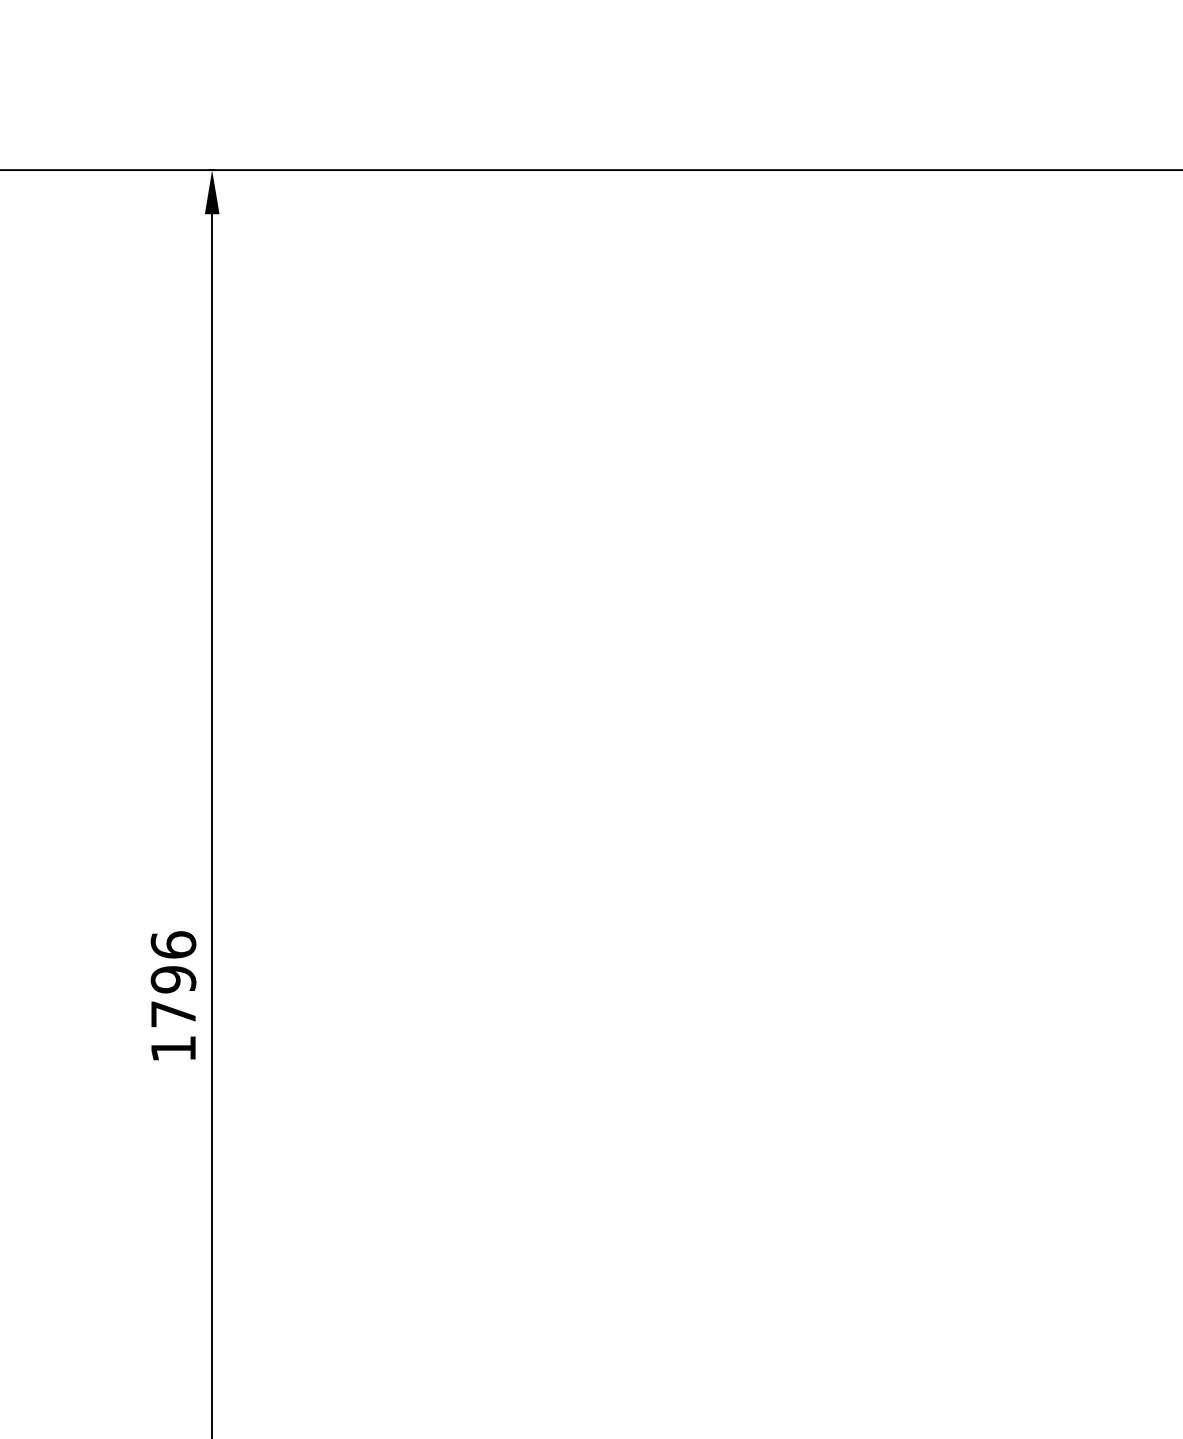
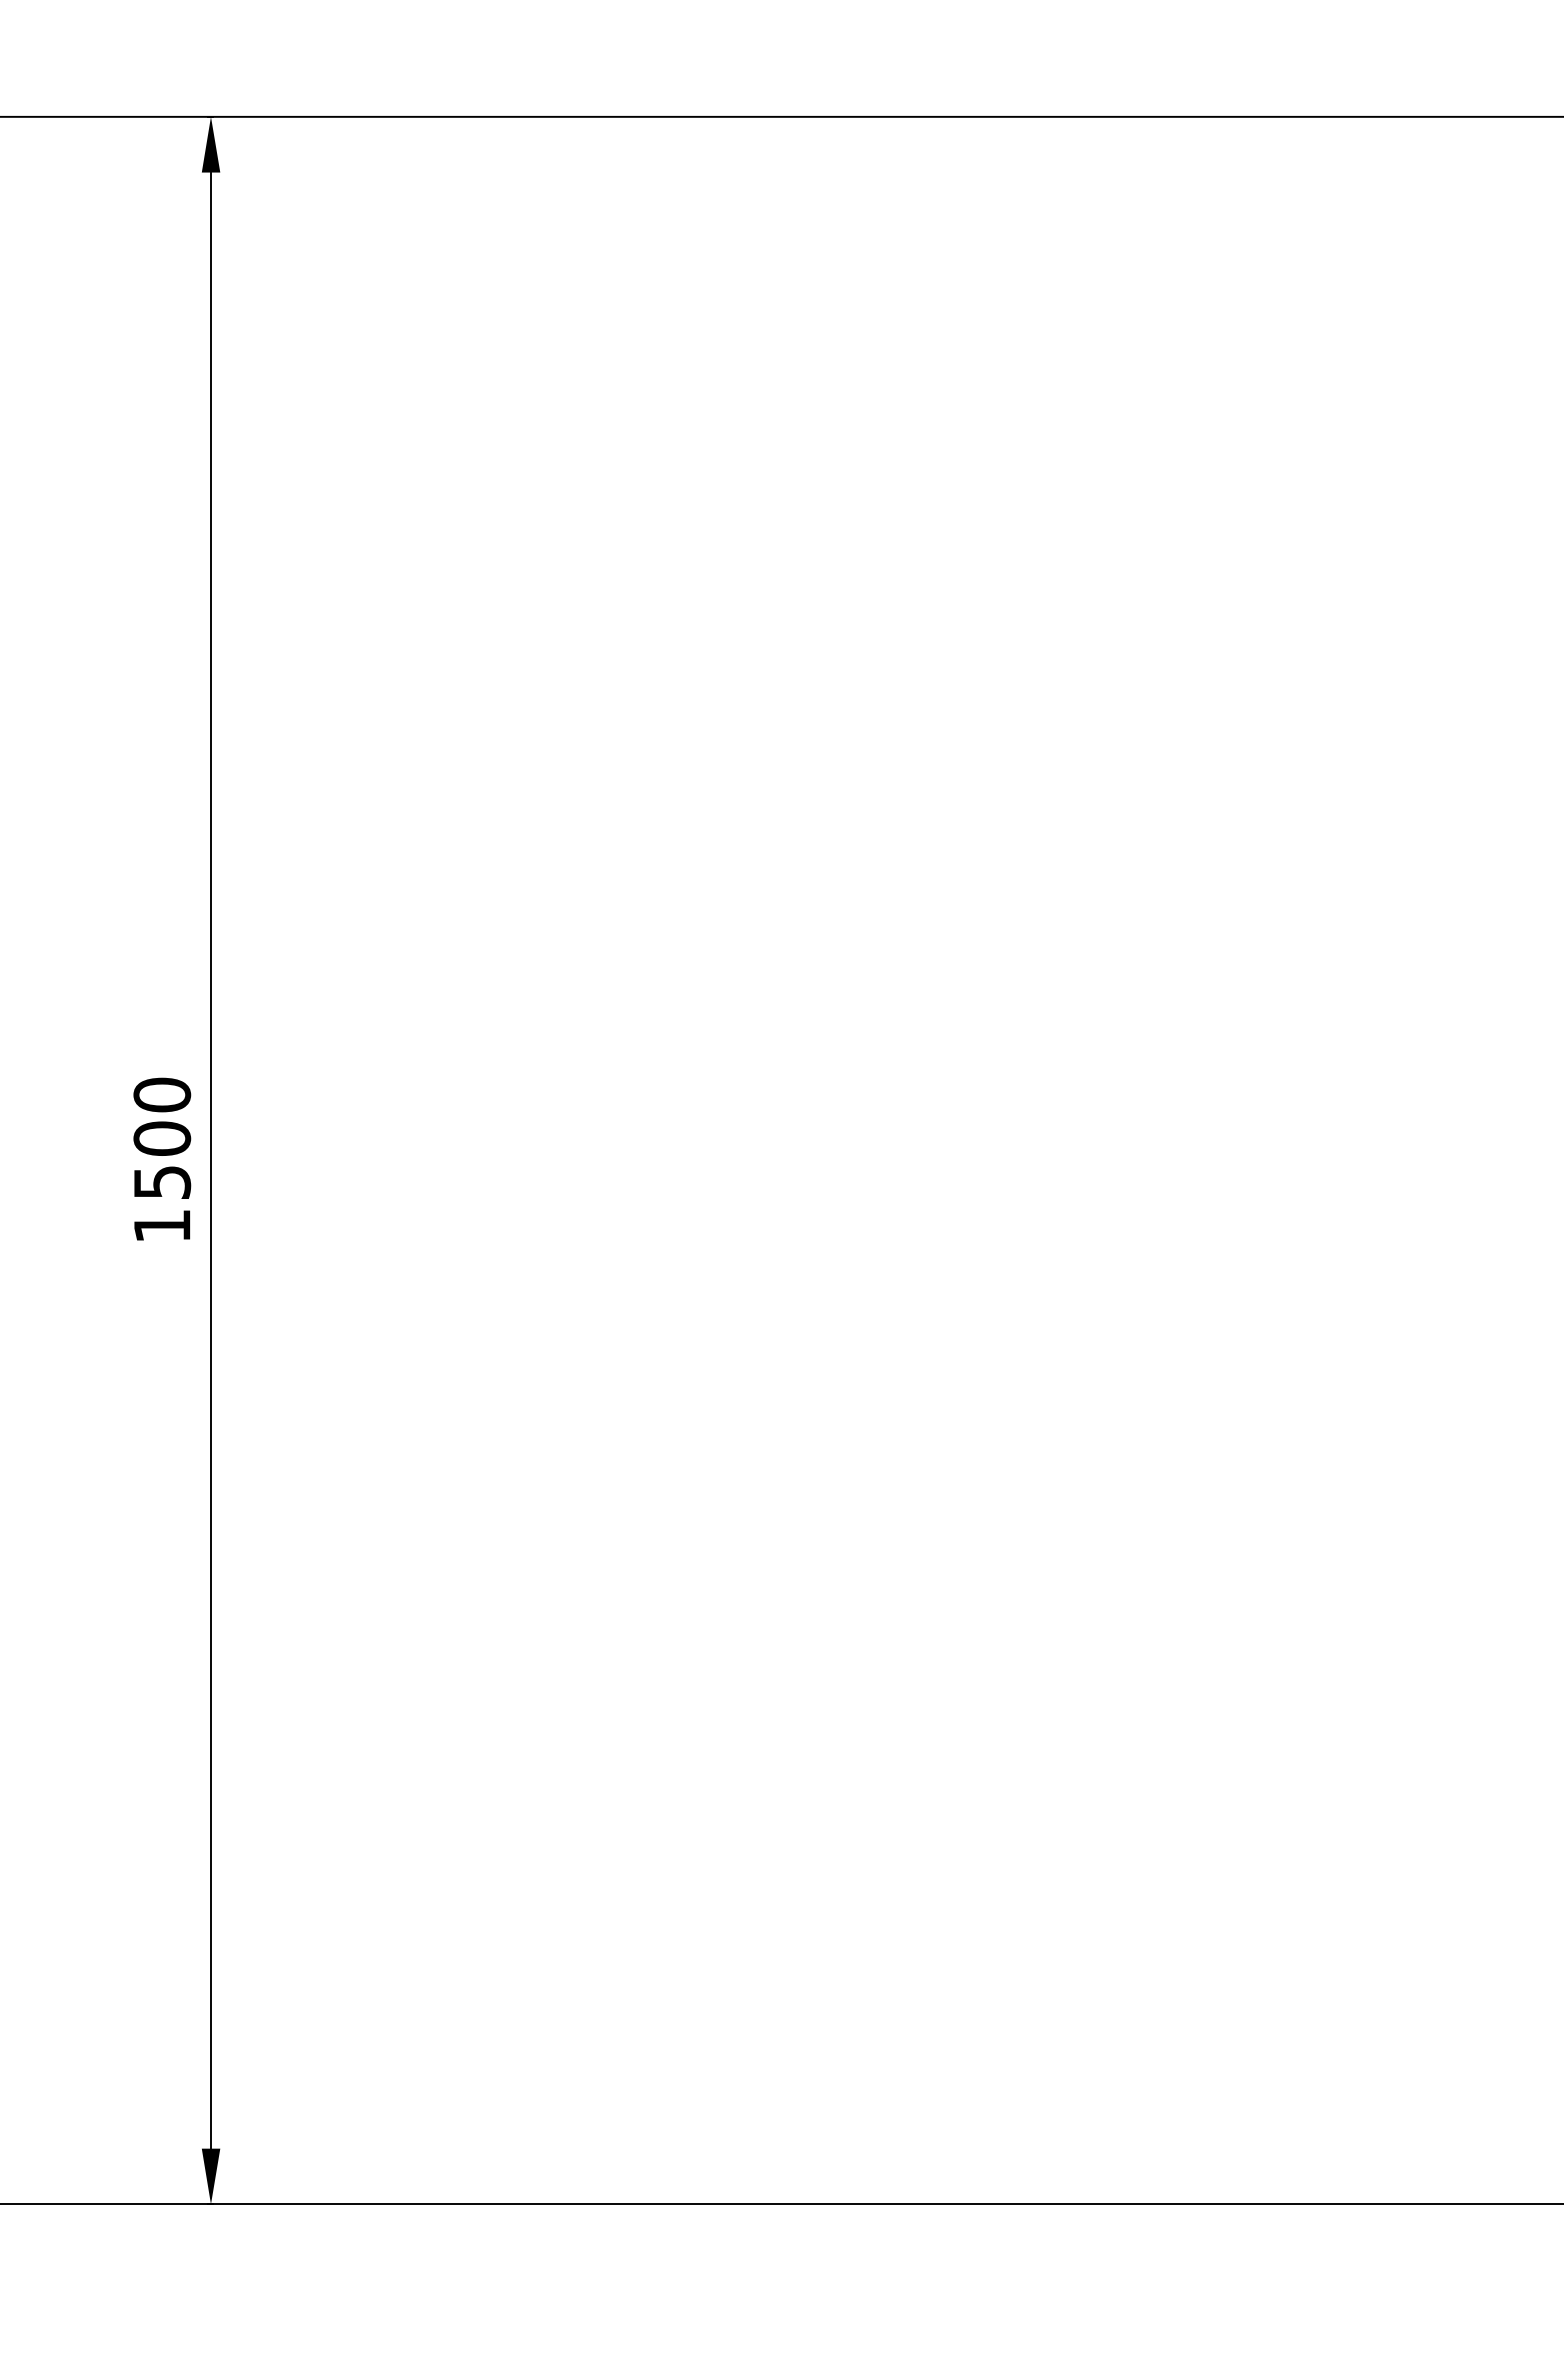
text: (173, 978) -> (162, 1137), 1796 -> 1500

